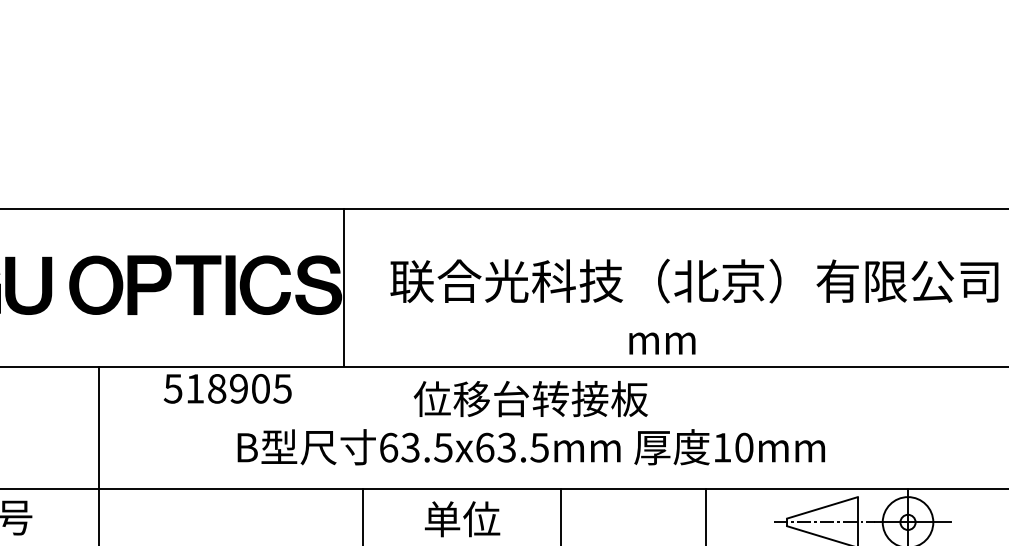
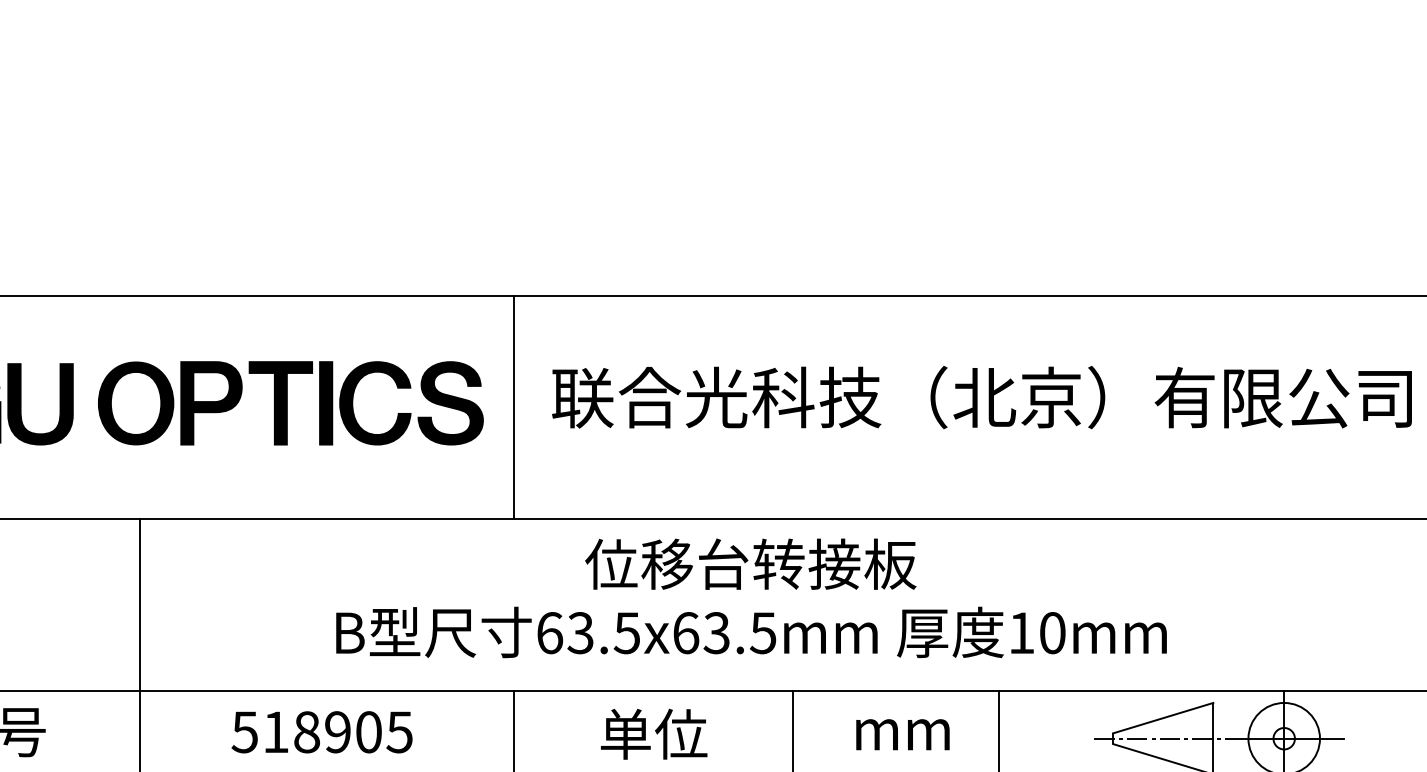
line: (344, 287) -> (514, 406), moved
text: (662, 343) -> (903, 734), moved
text: (227, 388) -> (321, 731), moved

